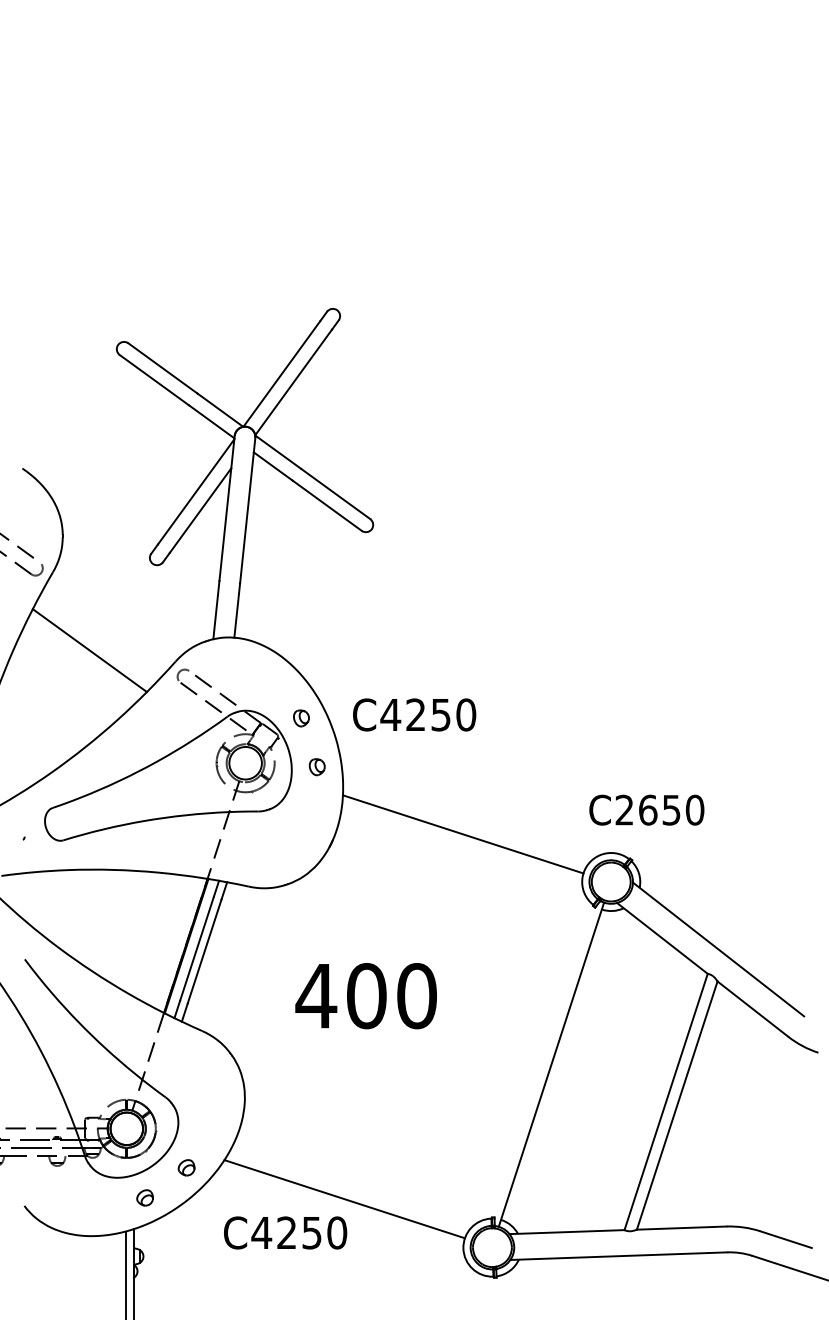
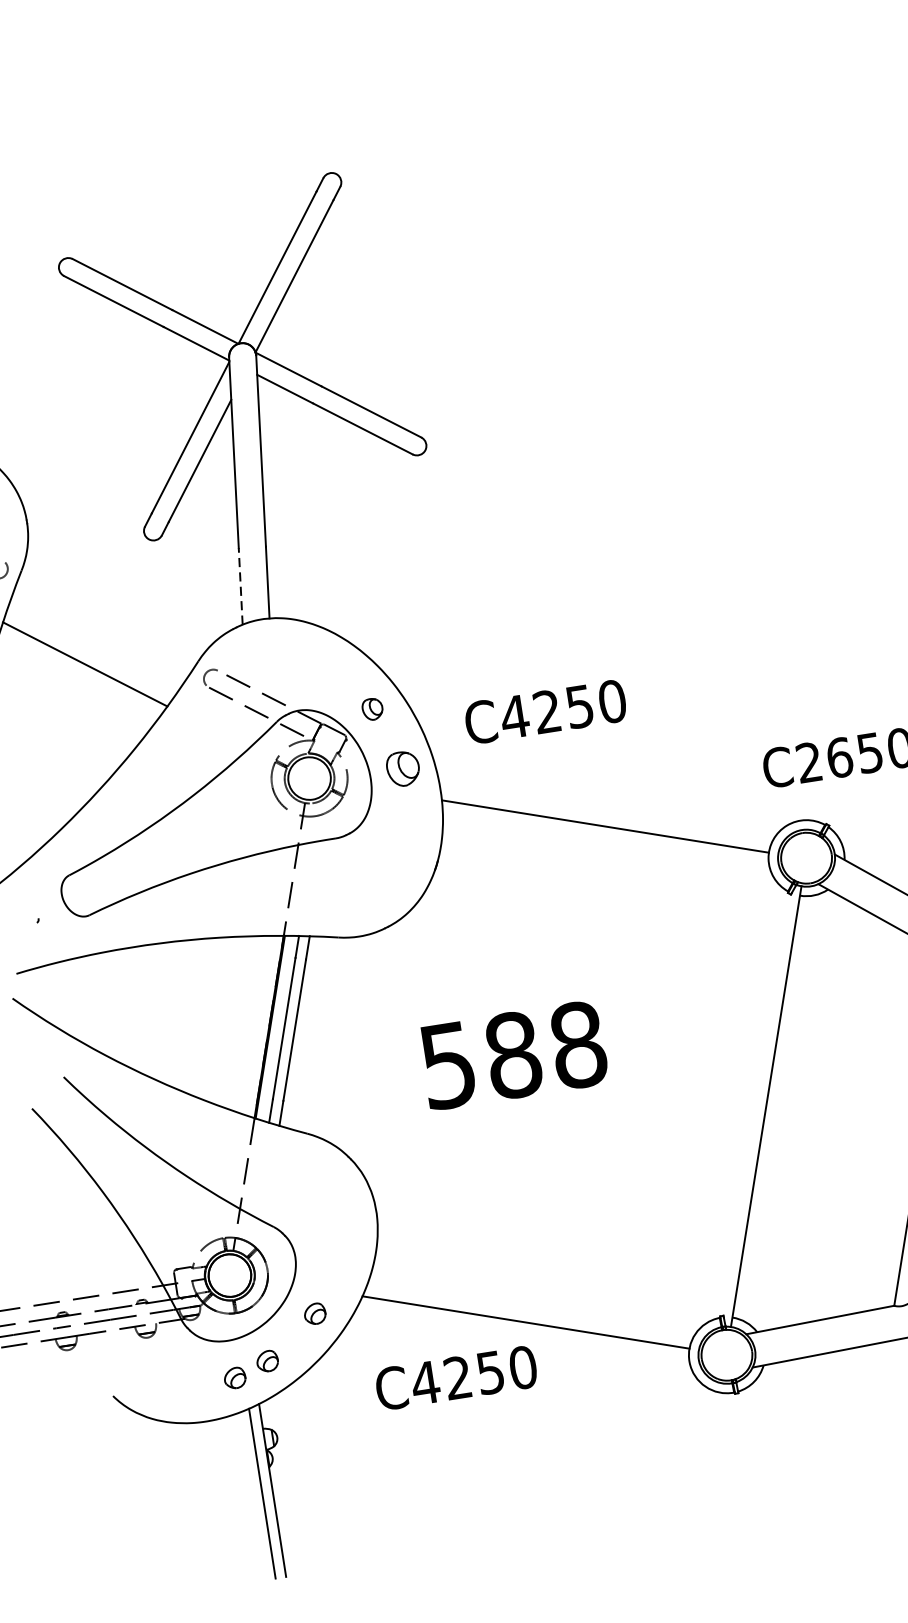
line: (216, 609) -> (240, 585), solid -> dashed
text: (414, 714) -> (545, 711), moved
part: (316, 767) -> (402, 769), size x1.6
text: (365, 996) -> (511, 1056), 400 -> 588
part: (118, 1206) -> (234, 1377), added

